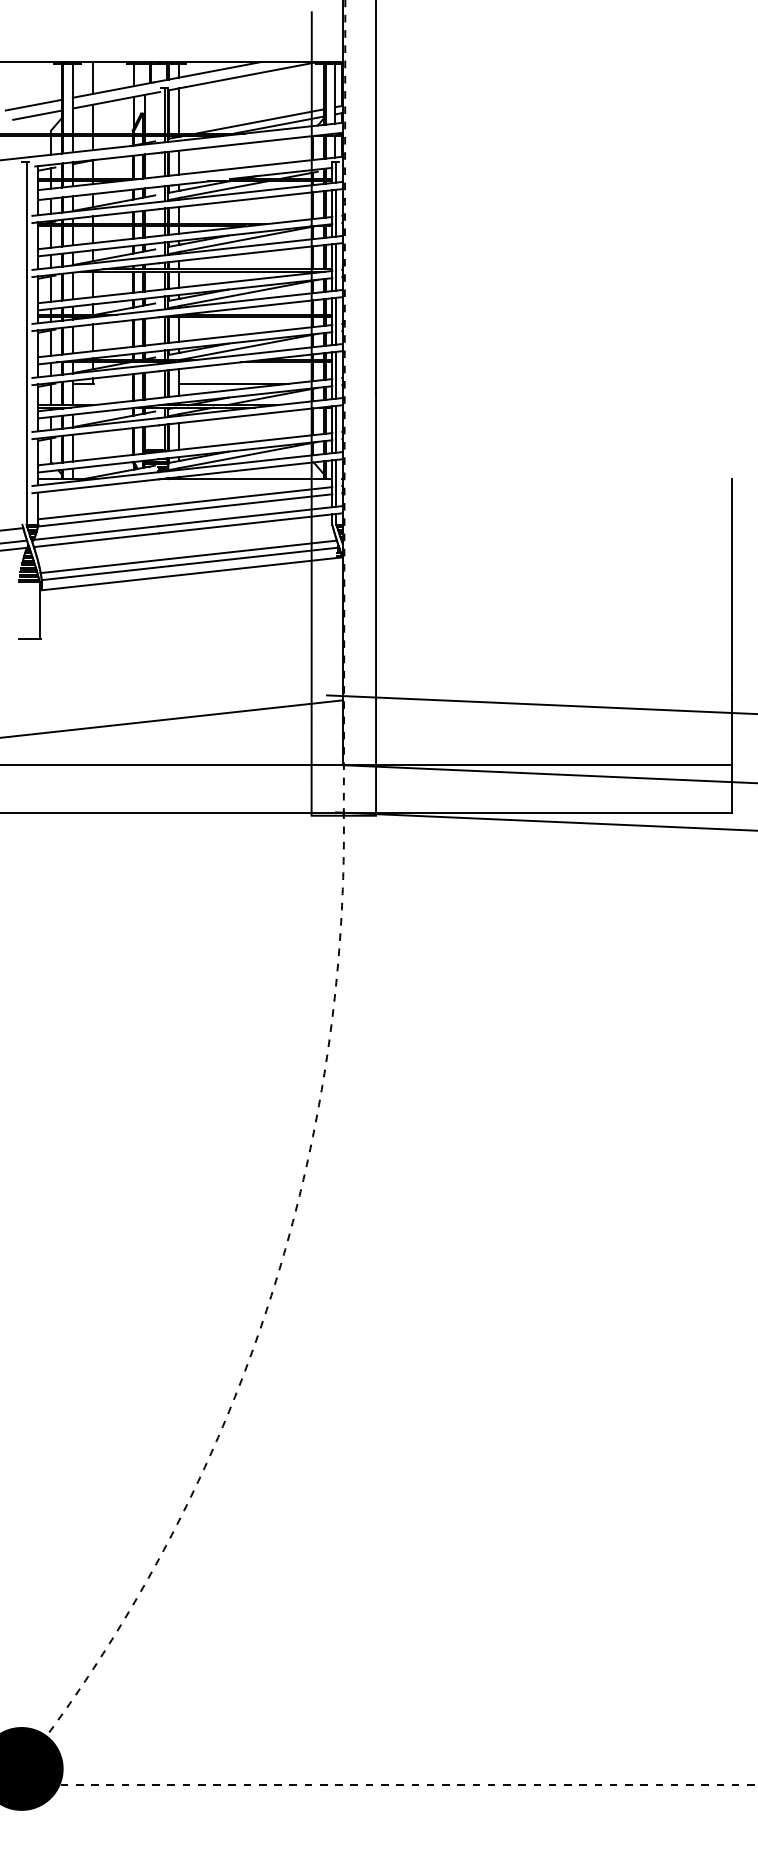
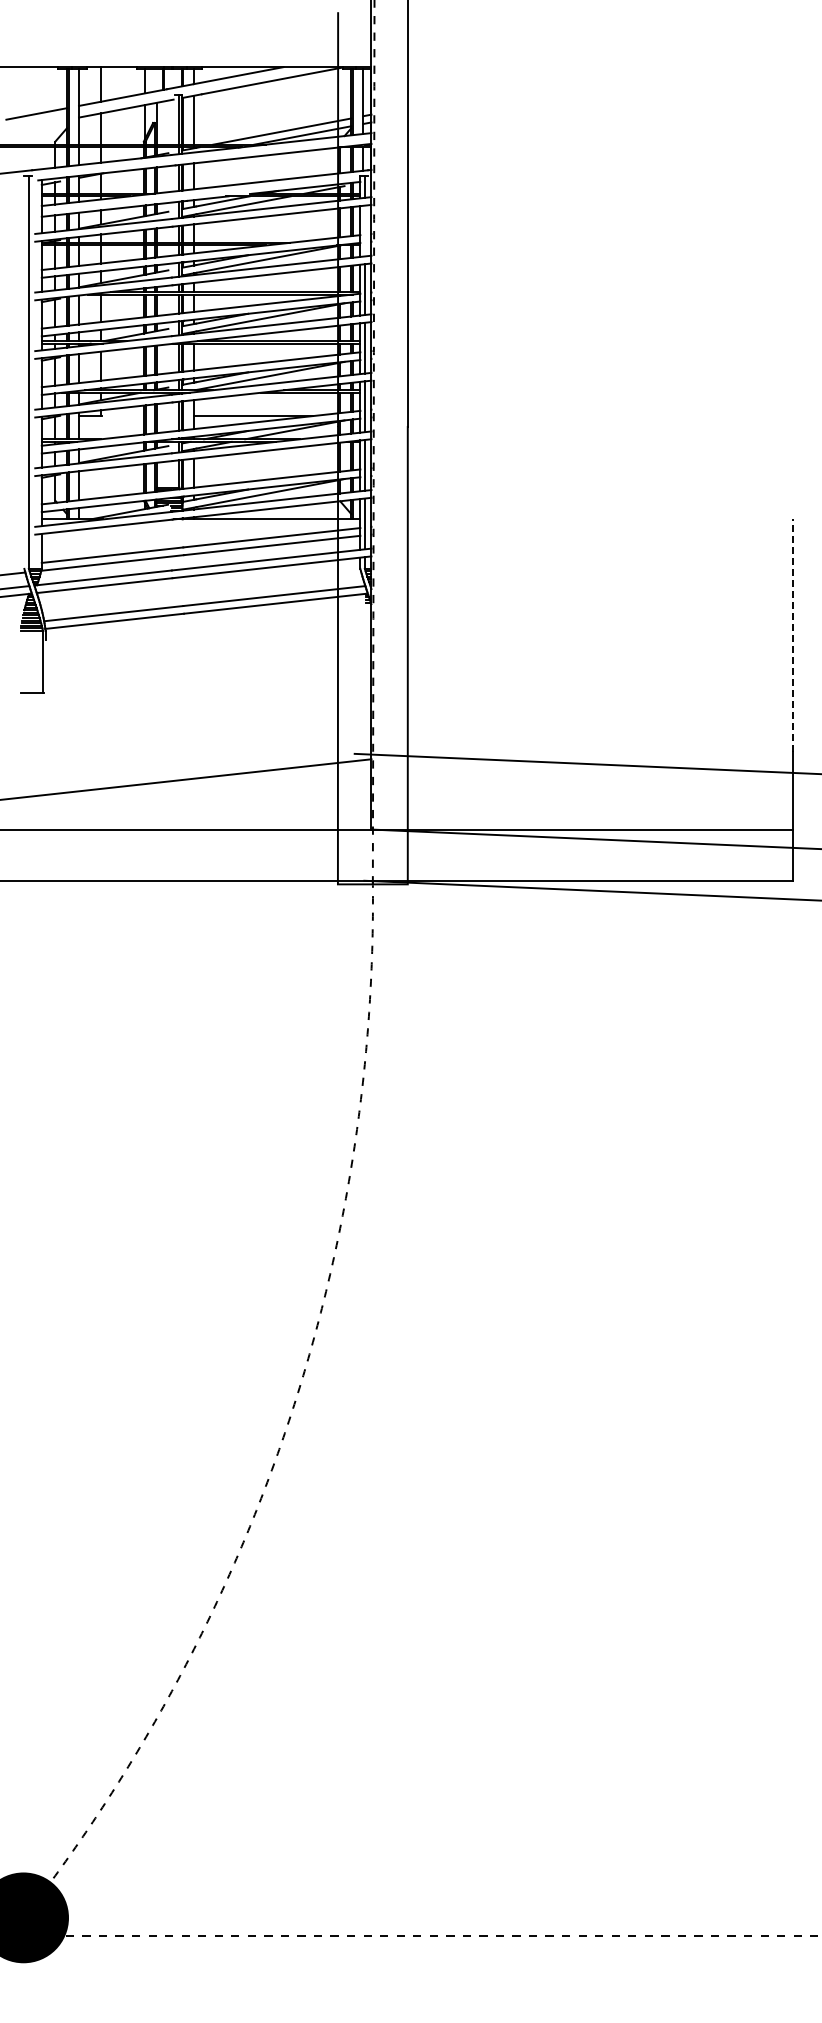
line: (37, 114) -> (40, 124), removed
line: (336, 212) -> (364, 230), removed
line: (191, 574) -> (207, 622), removed
line: (731, 586) -> (793, 635), solid -> dashed

